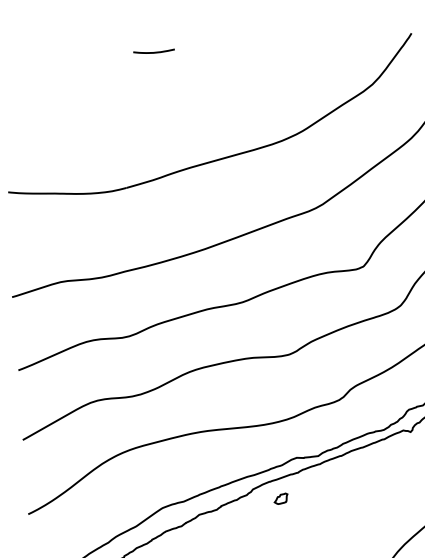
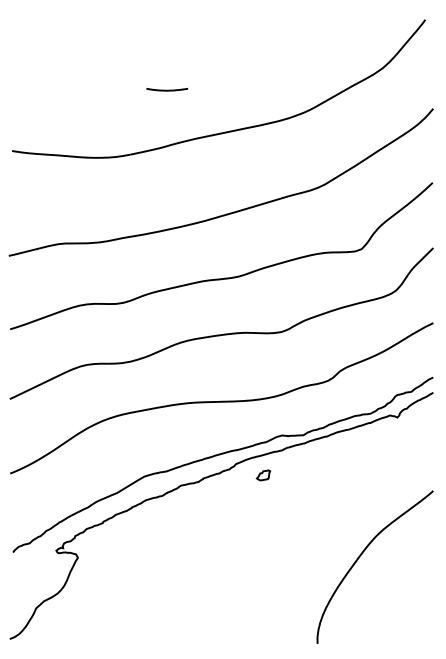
line: (154, 51) -> (167, 89), moved

